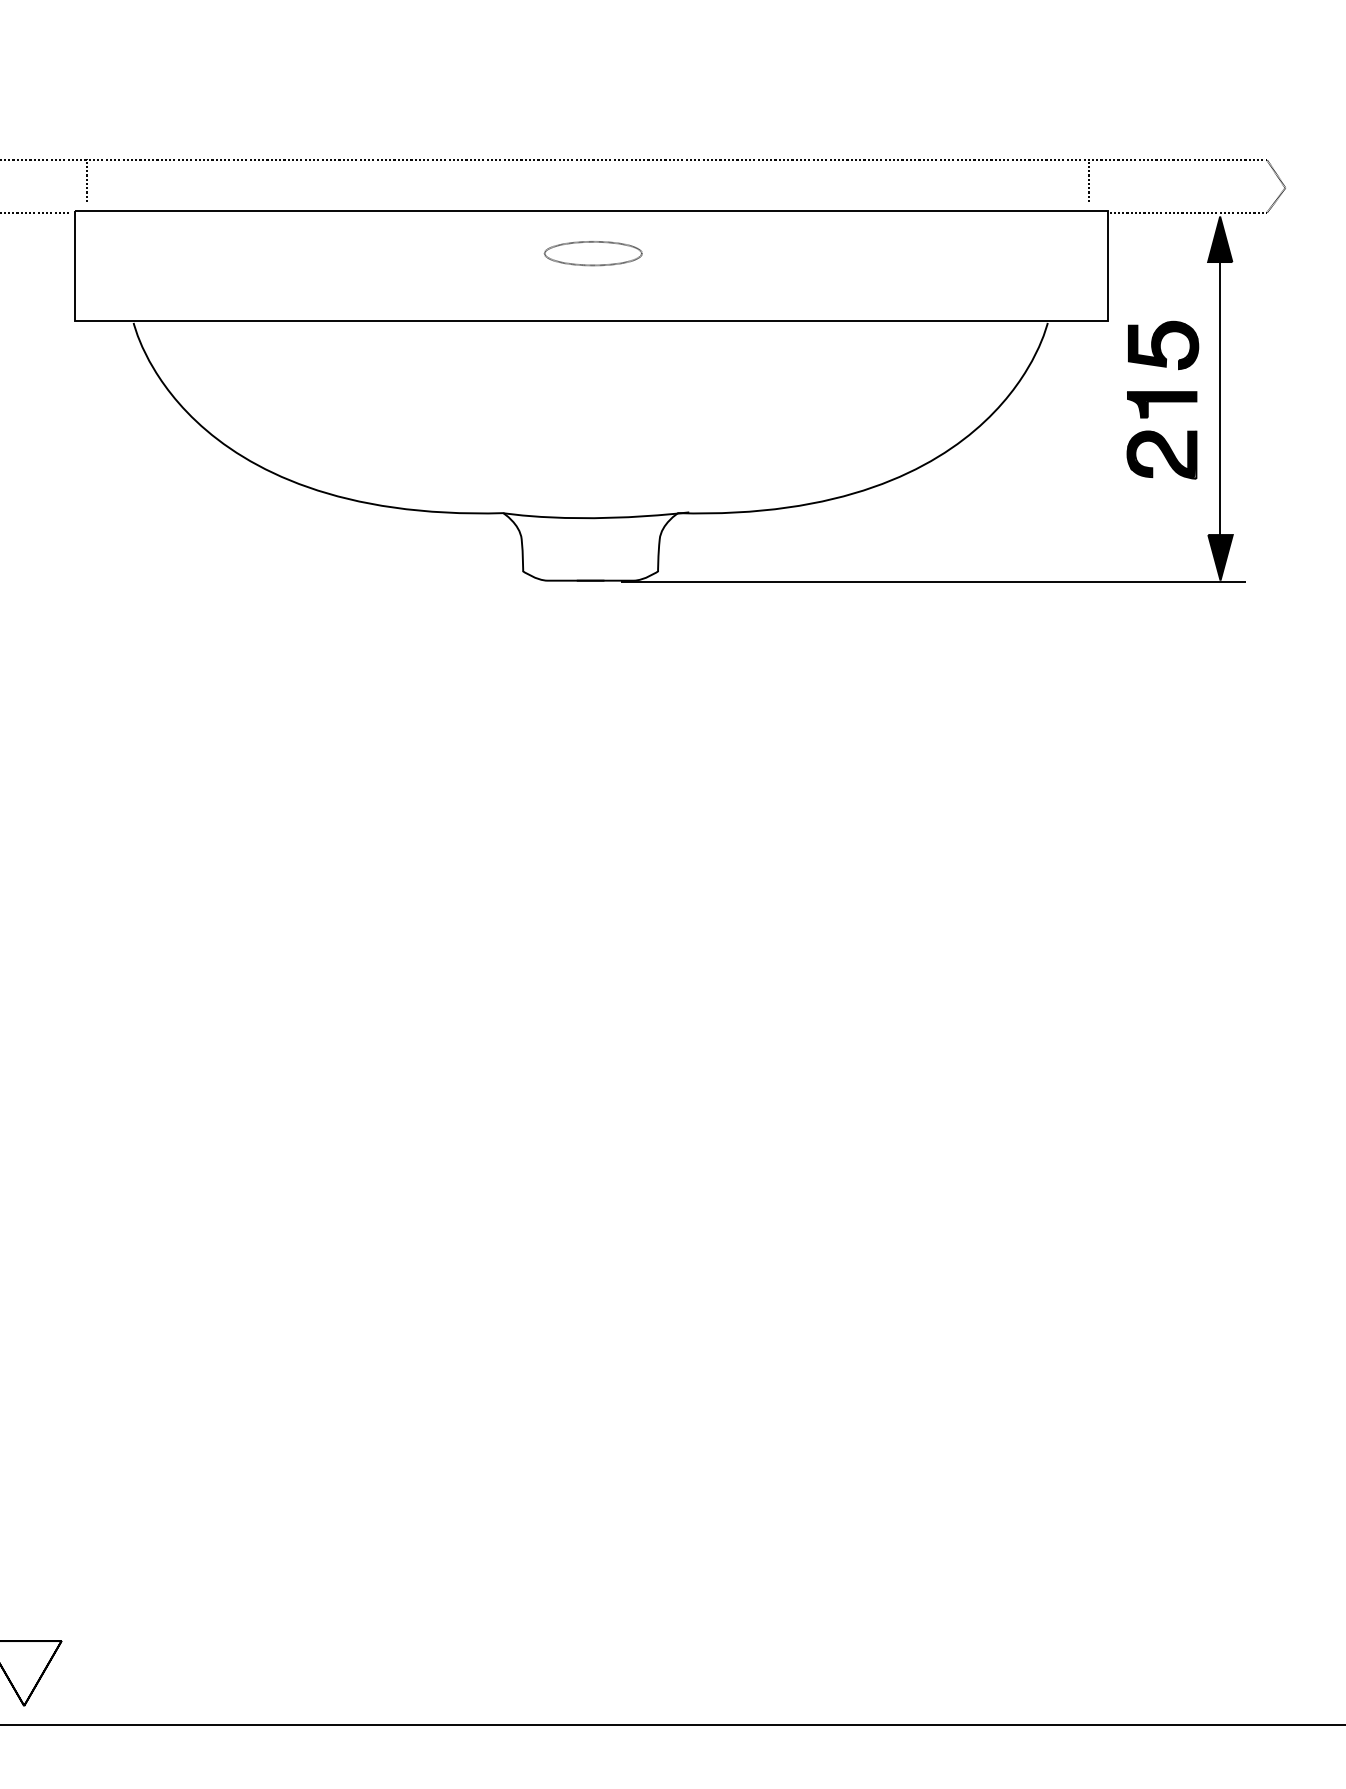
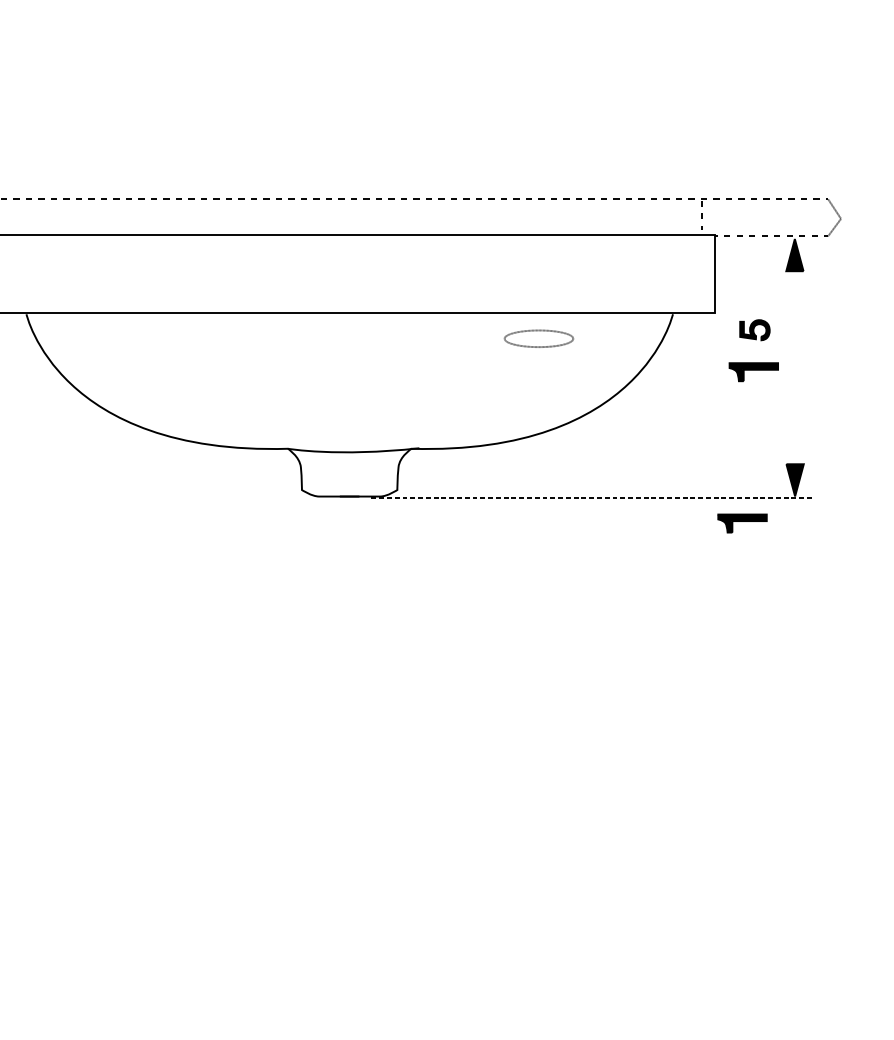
part: (592, 253) -> (538, 338), moved
part: (1163, 345) -> (754, 330), size x0.6
line: (1220, 398) -> (795, 367), removed
part: (1161, 454) -> (753, 407), removed
line: (933, 582) -> (592, 497), solid -> dashed
part: (1146, 618) -> (742, 523), added

